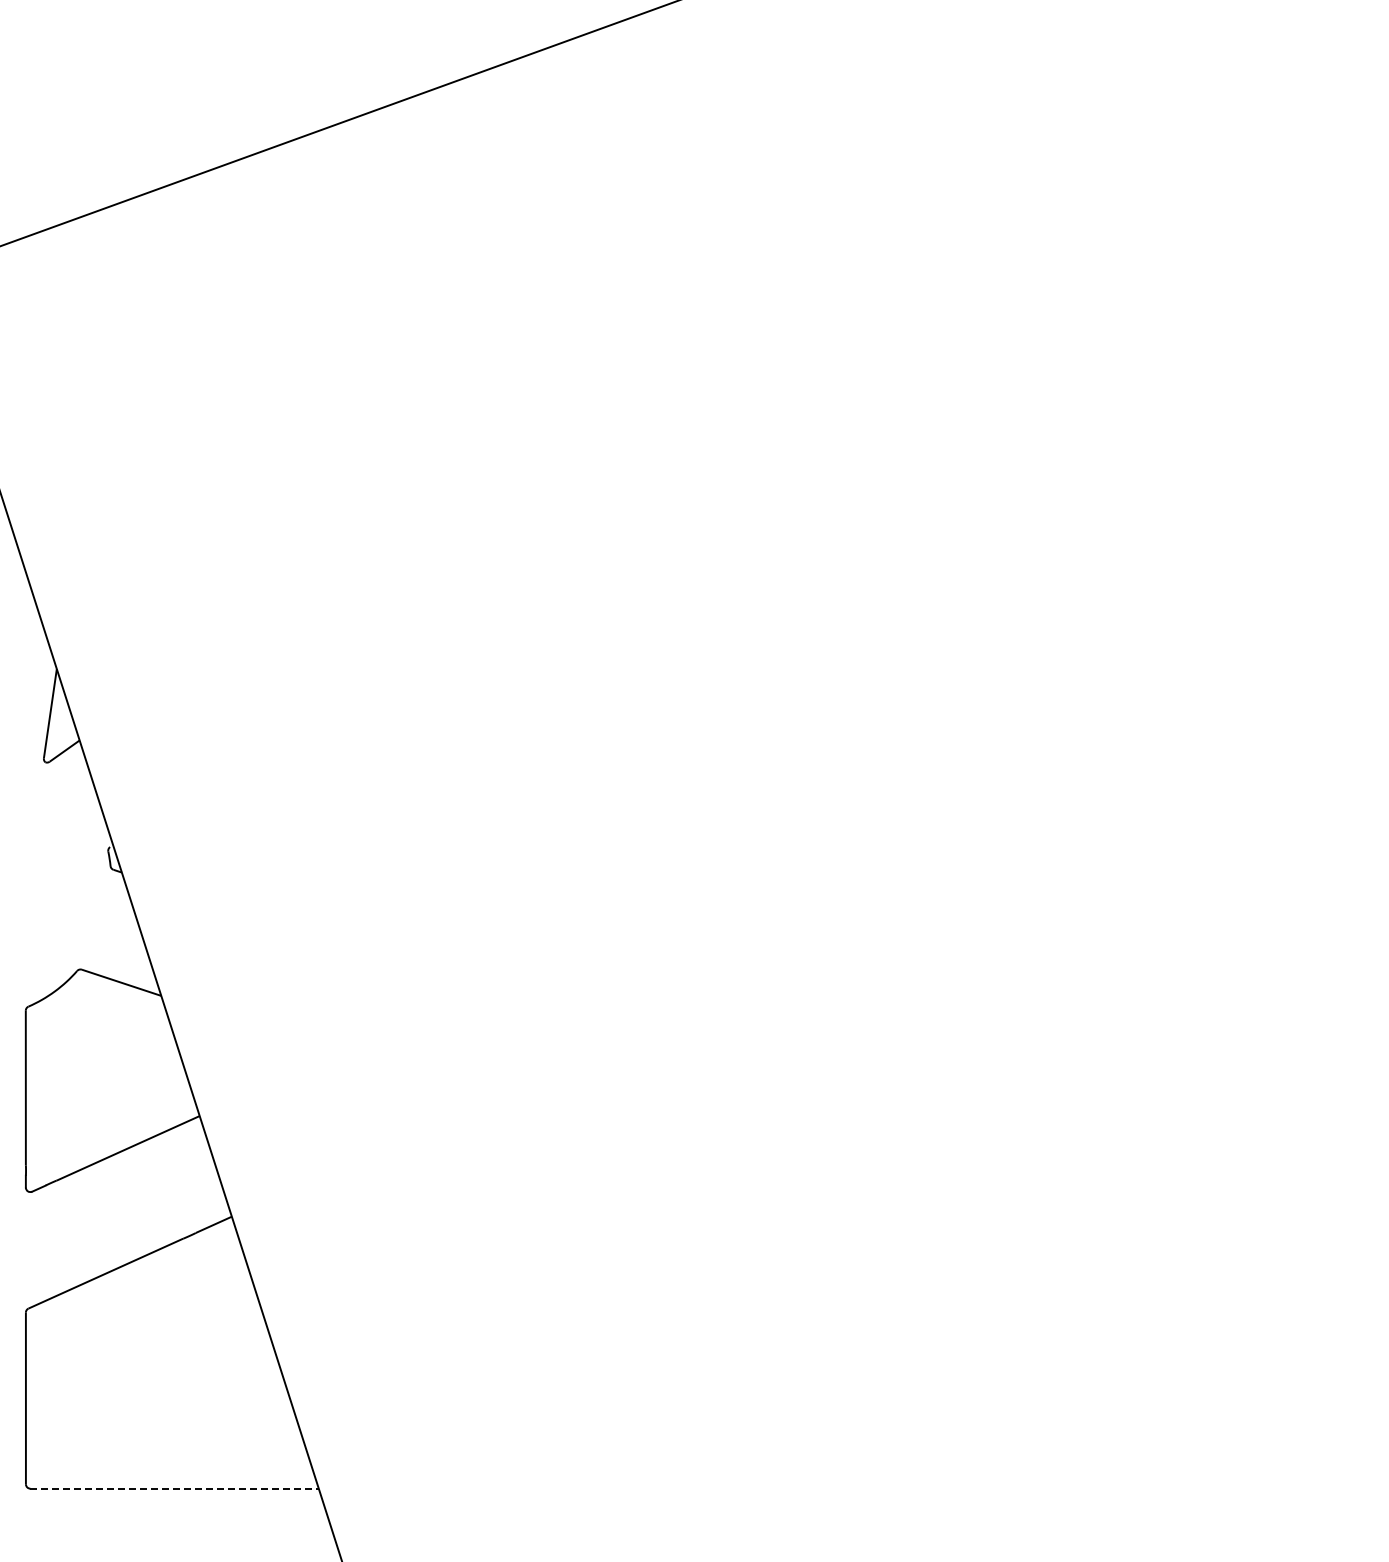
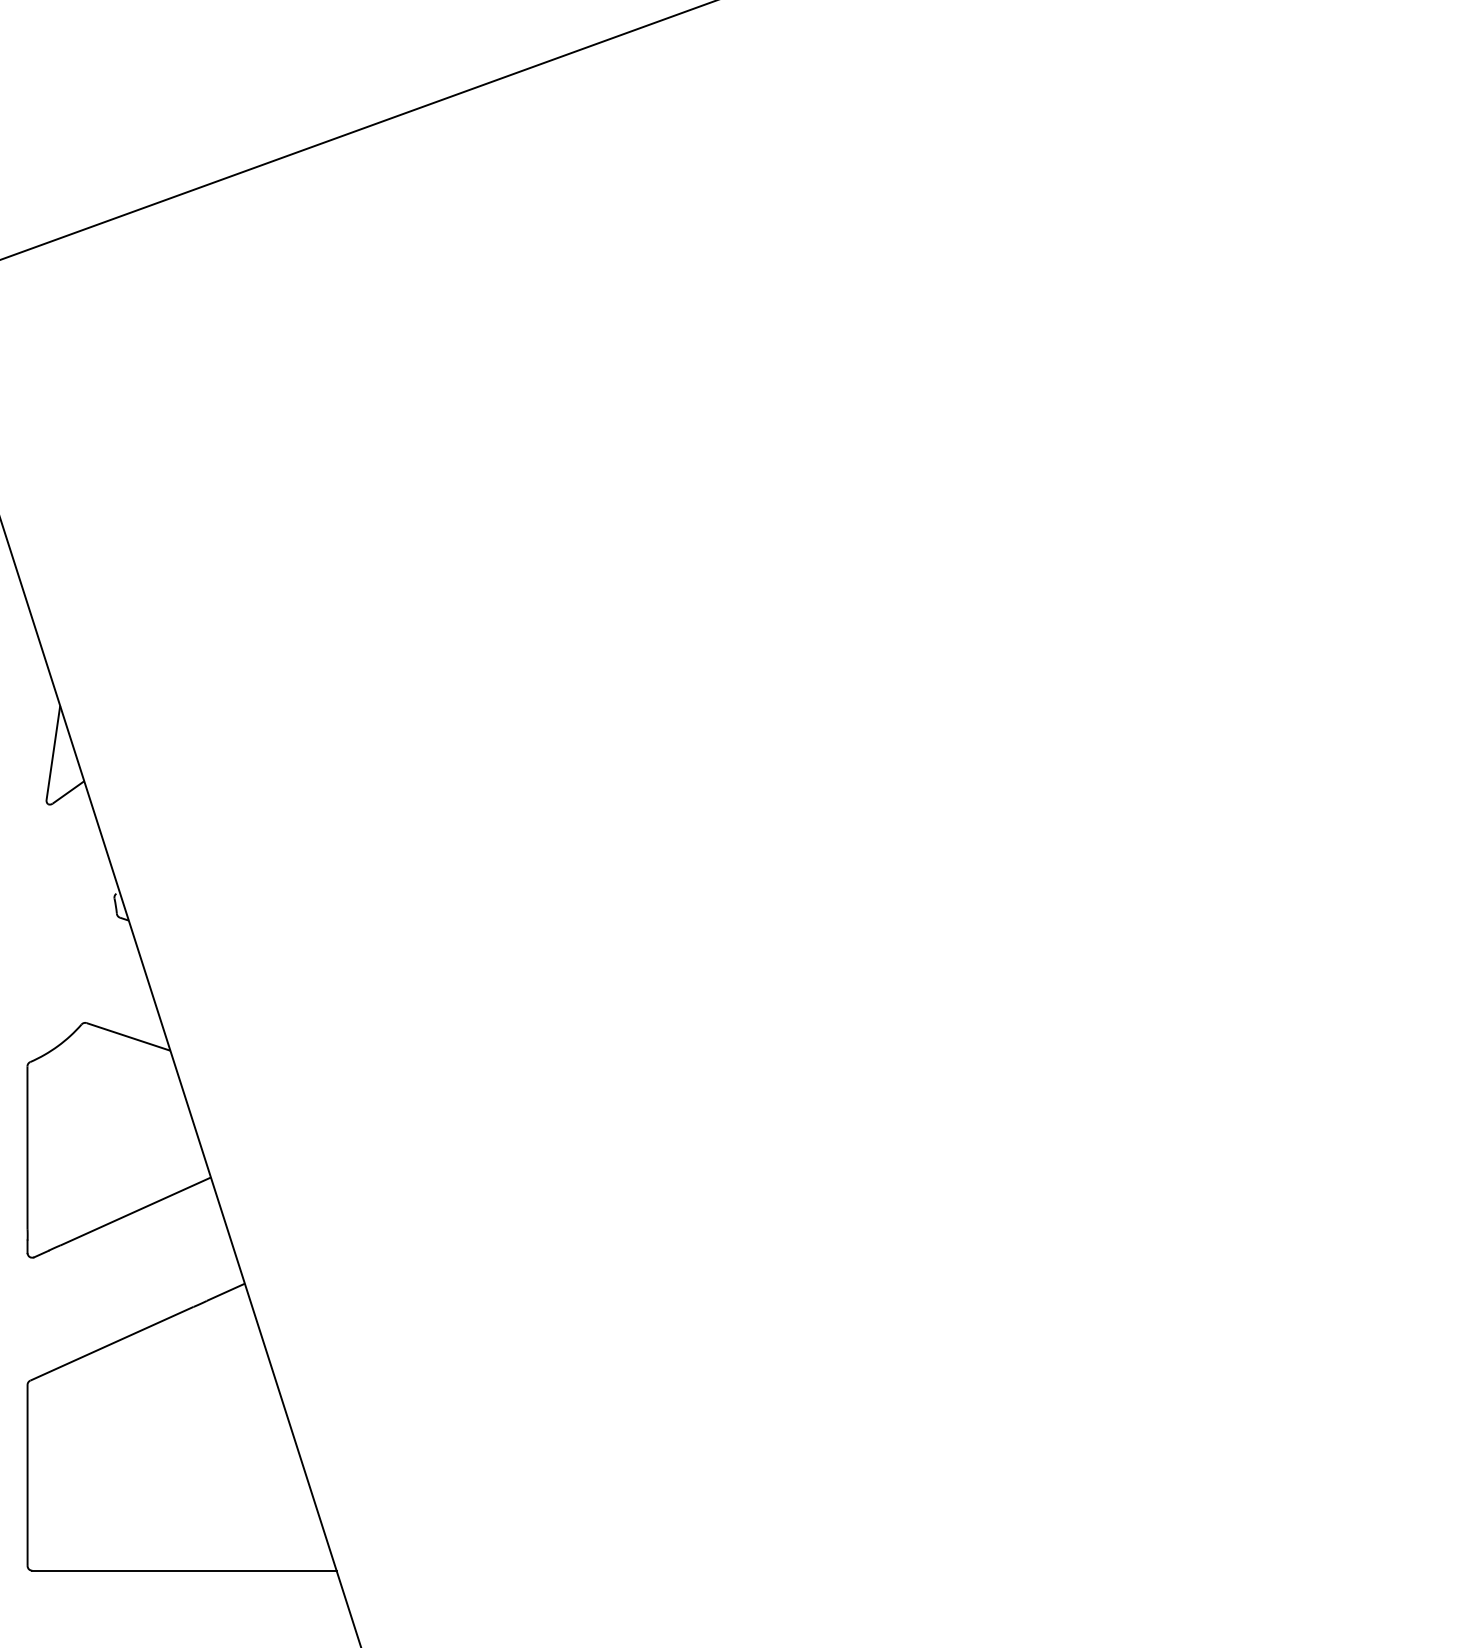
line: (175, 1488) -> (185, 1570), dashed -> solid

